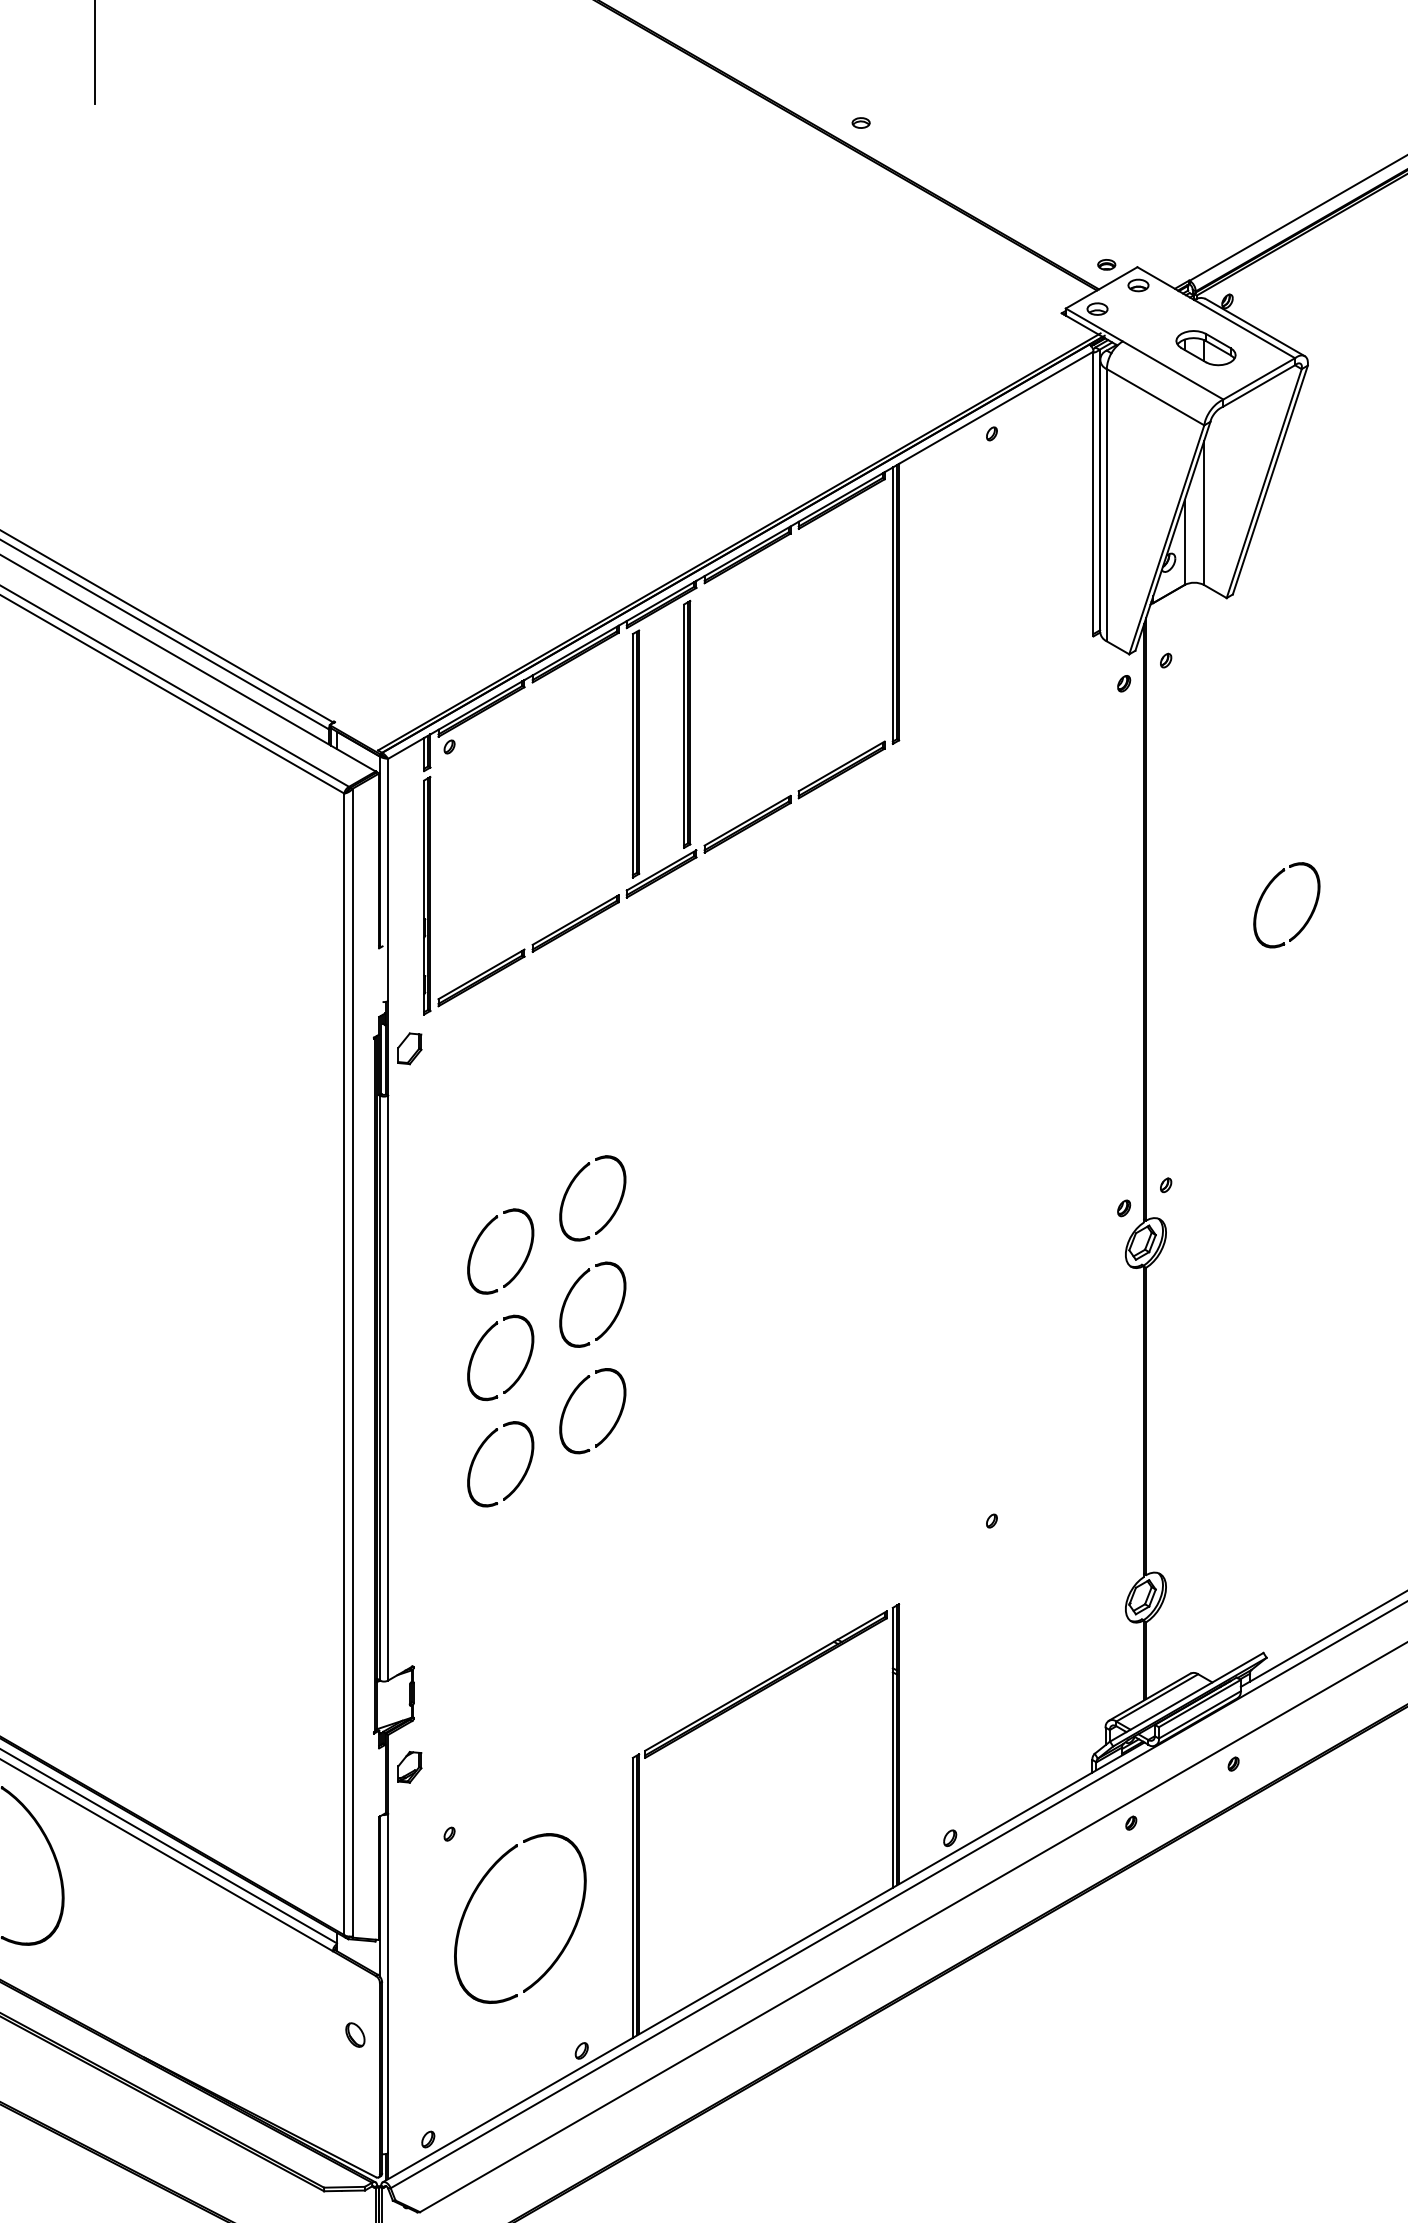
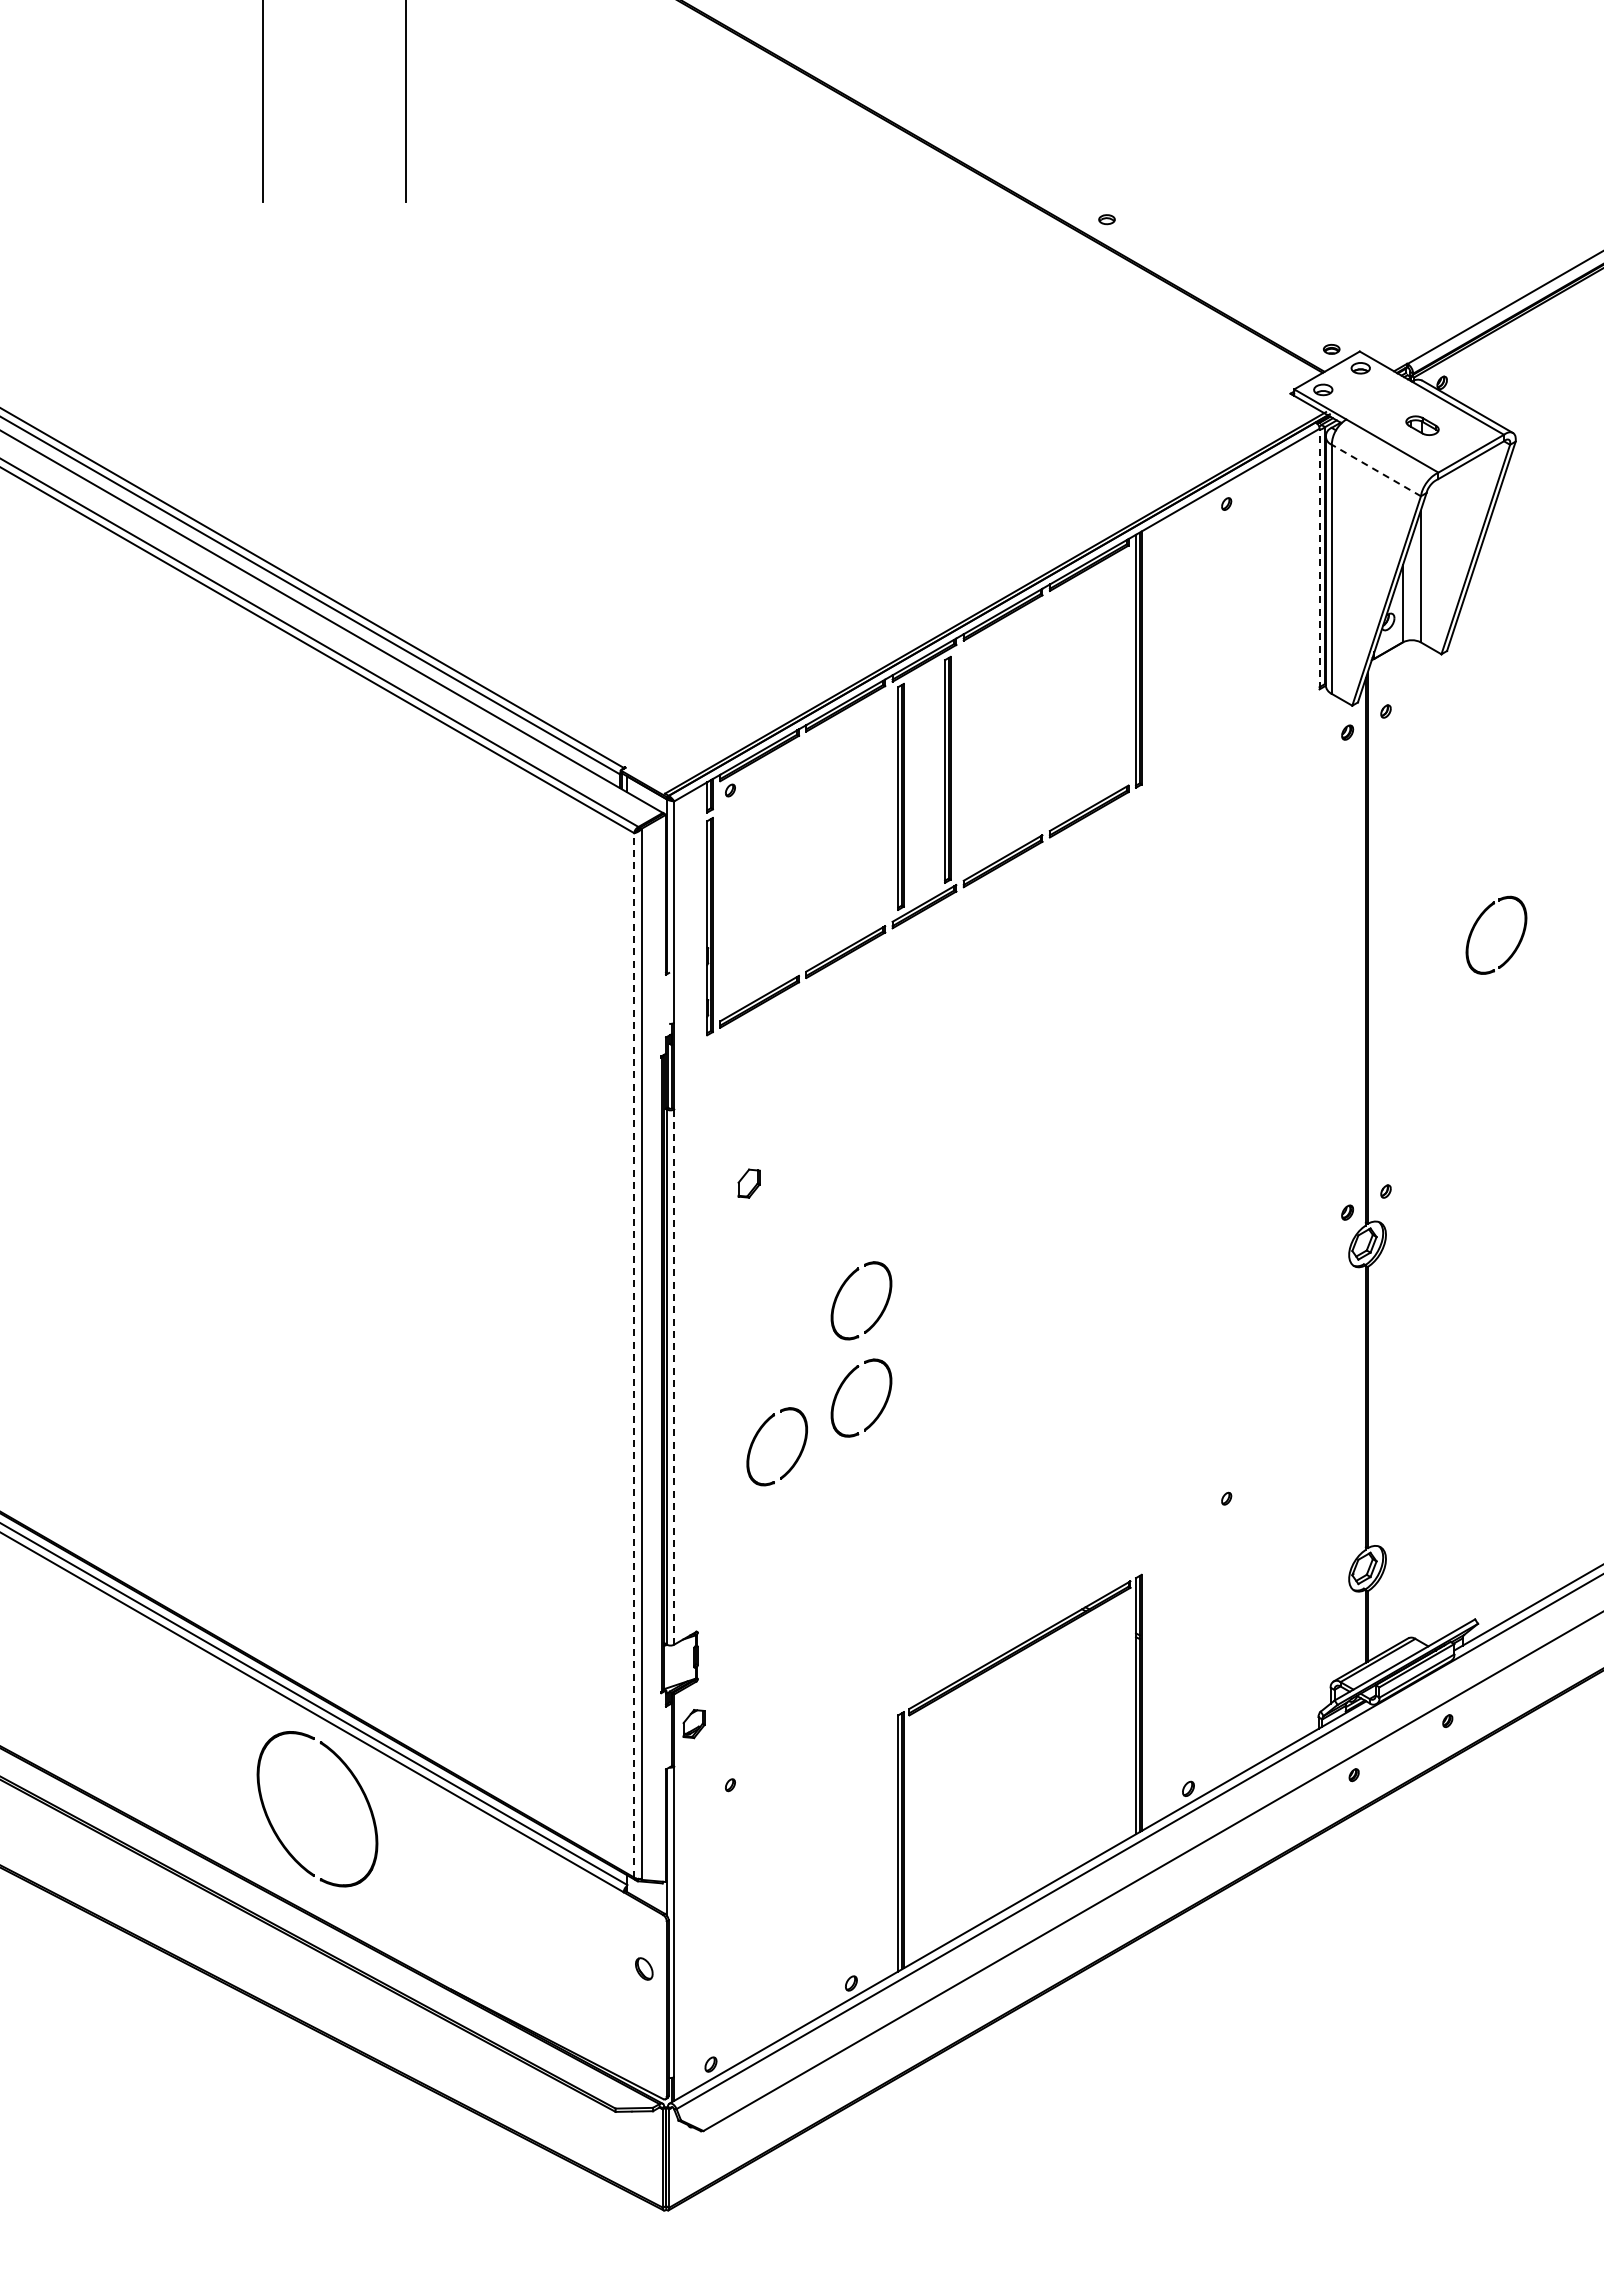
part: (1205, 348) -> (1422, 425), size x0.6
line: (1155, 397) -> (1376, 470), solid -> dashed
line: (1093, 493) -> (1319, 558), solid -> dashed
part: (409, 1048) -> (748, 1183), moved
part: (570, 1187) -> (841, 1193), removed
part: (479, 1239) -> (757, 1241), removed
part: (478, 1348) -> (756, 1340), removed
line: (344, 1363) -> (634, 1354), solid -> dashed
line: (388, 1388) -> (674, 1377), solid -> dashed
part: (476, 1891) -> (755, 1837), removed

